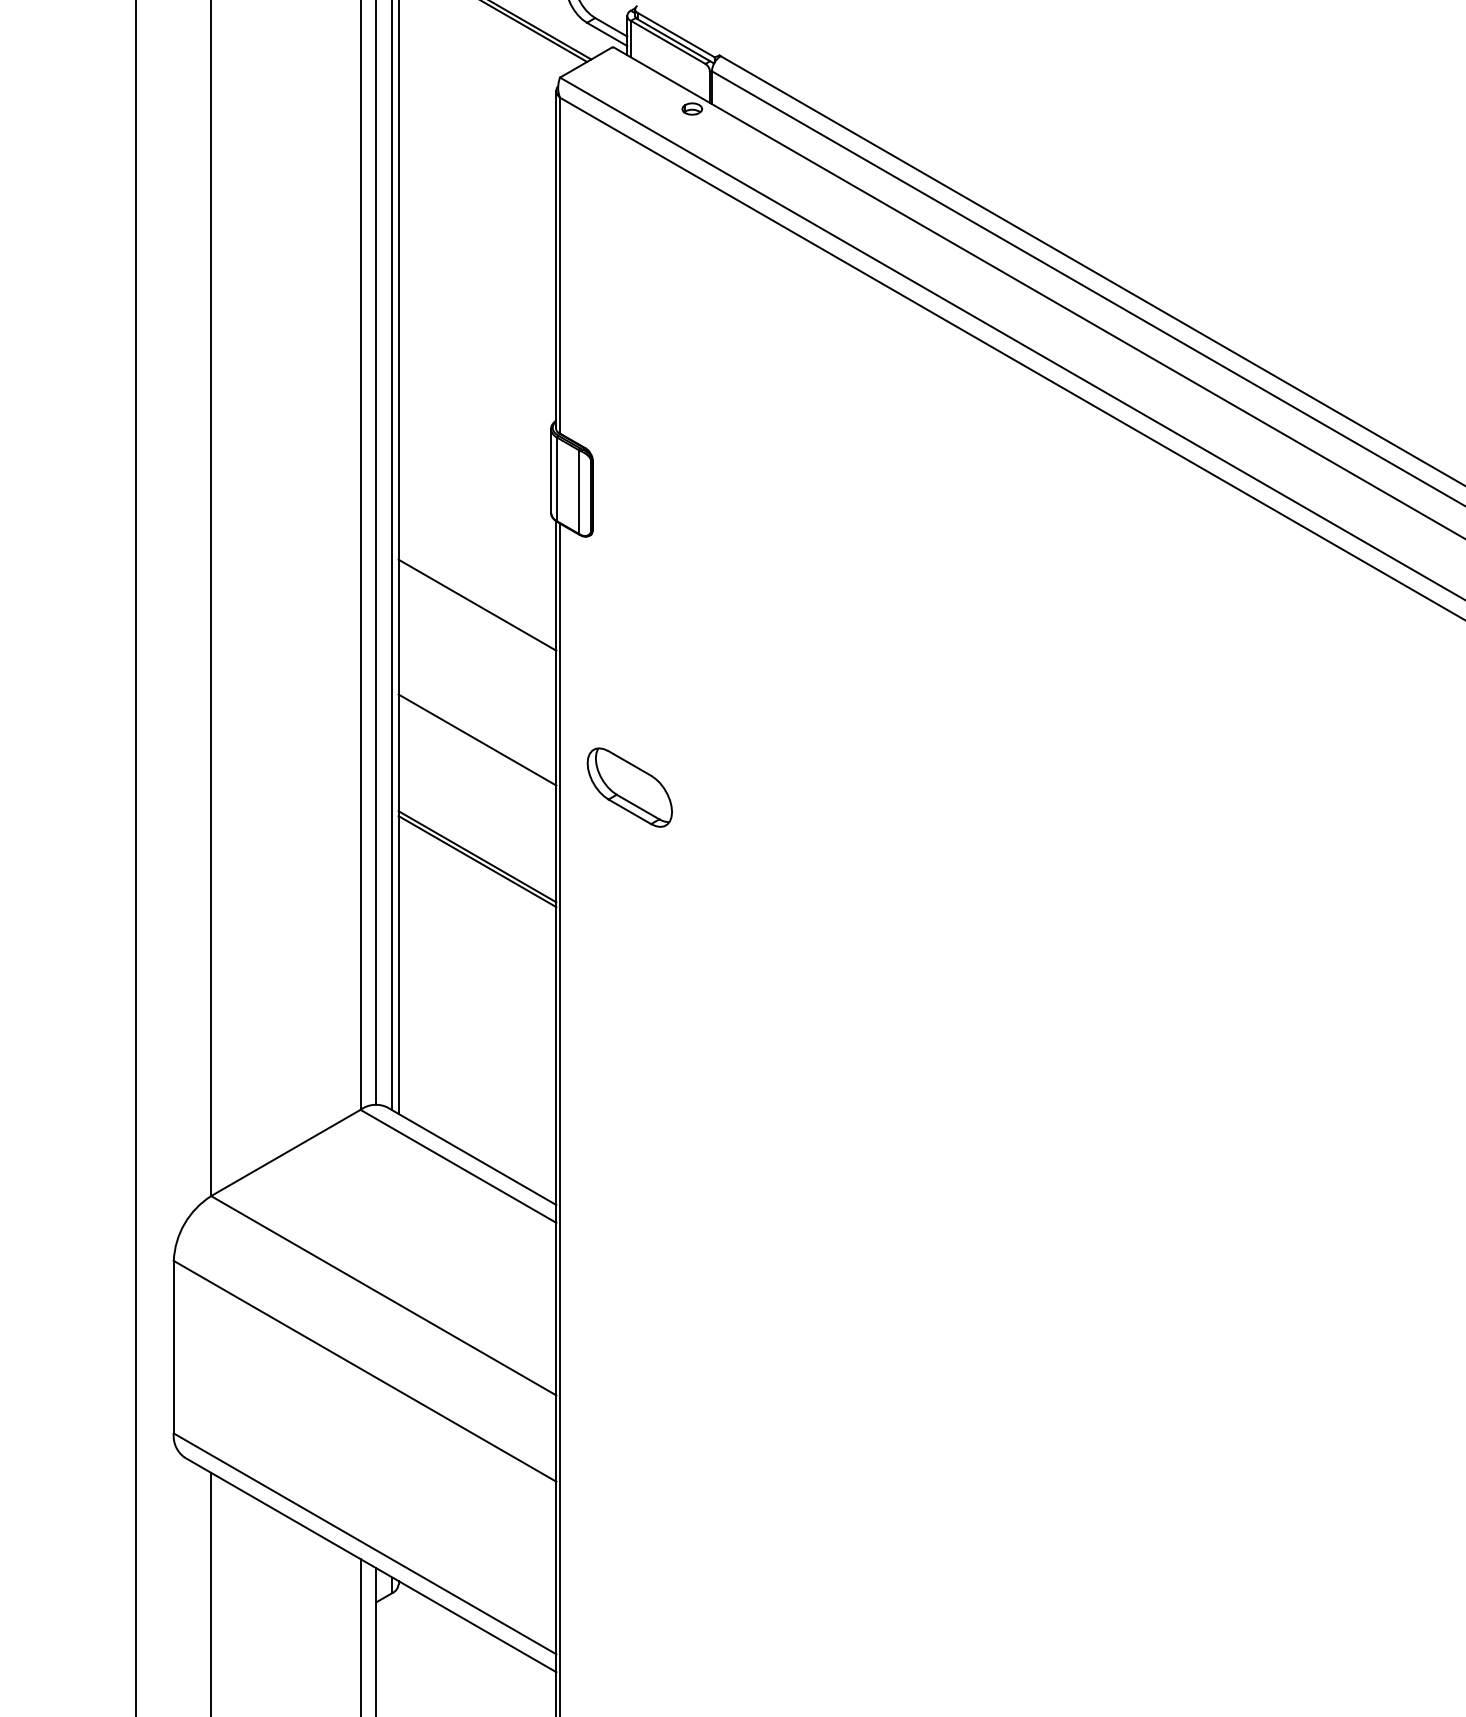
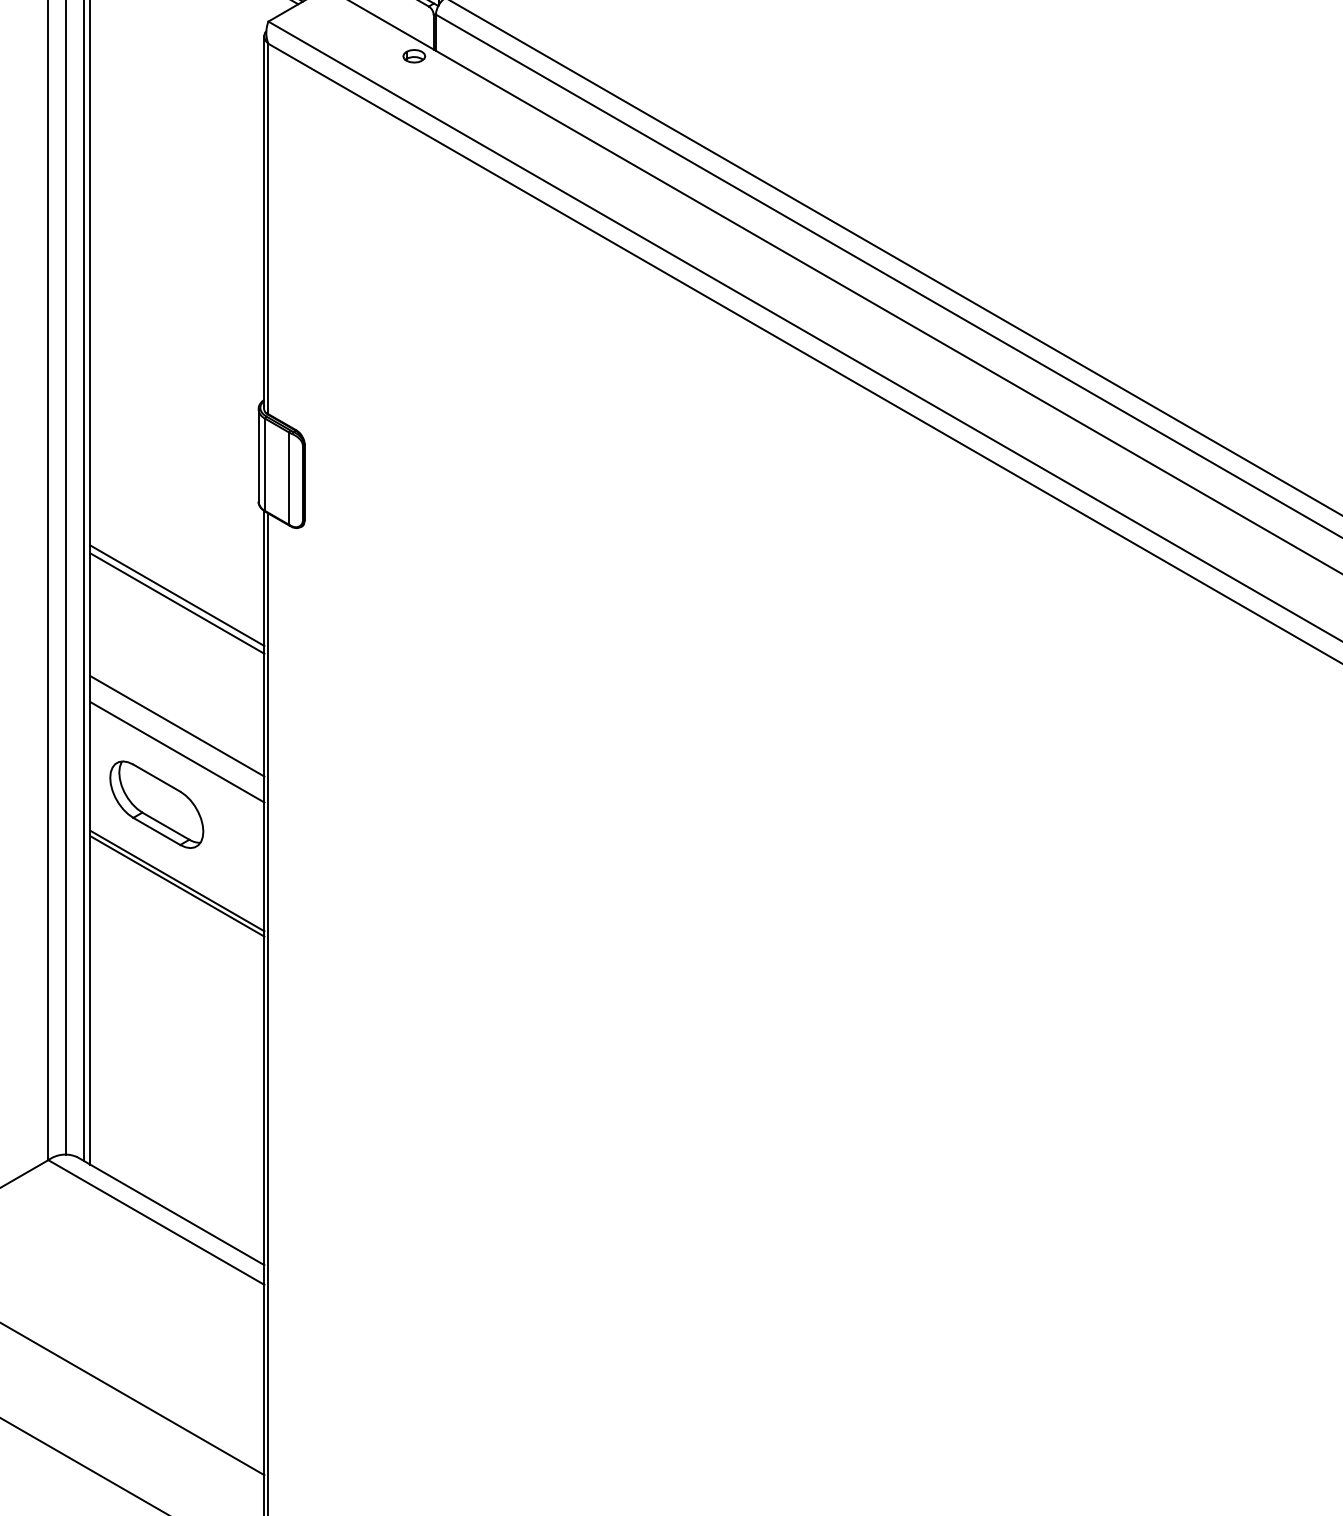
line: (477, 597) -> (177, 595), added
line: (477, 716) -> (177, 726), added
part: (629, 787) -> (156, 804), moved

